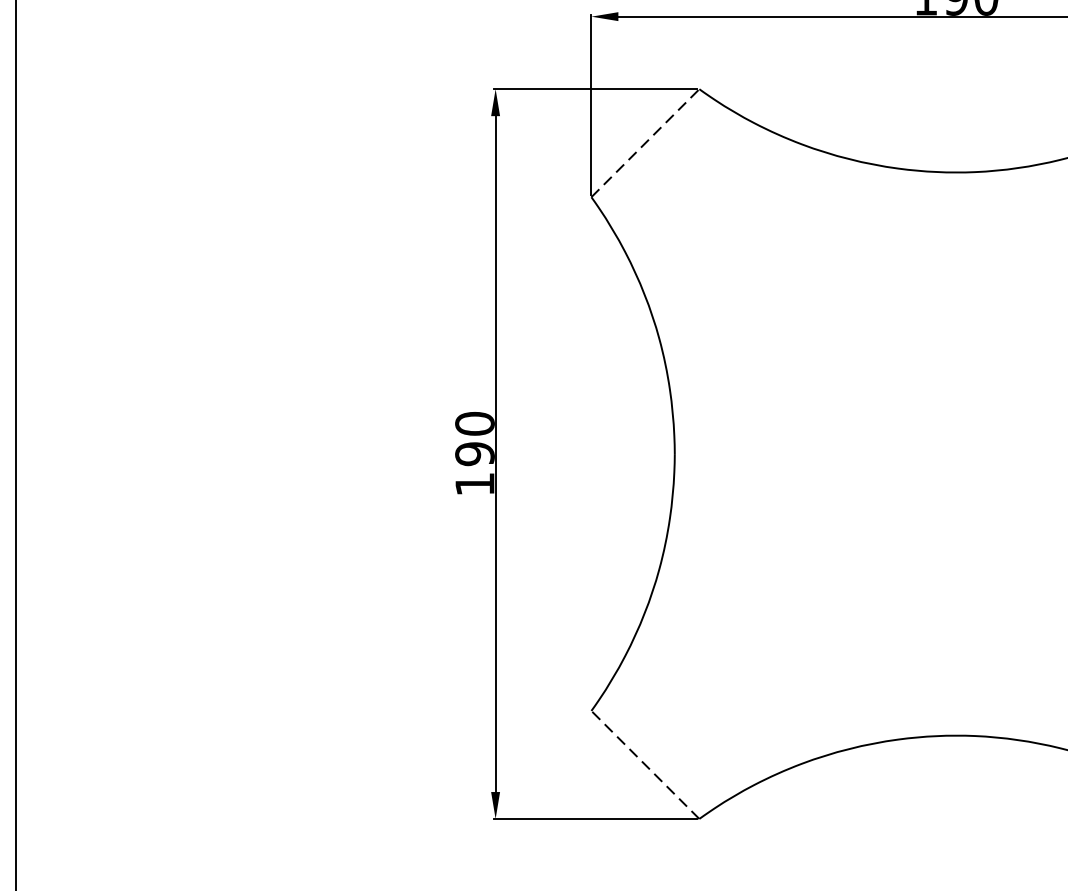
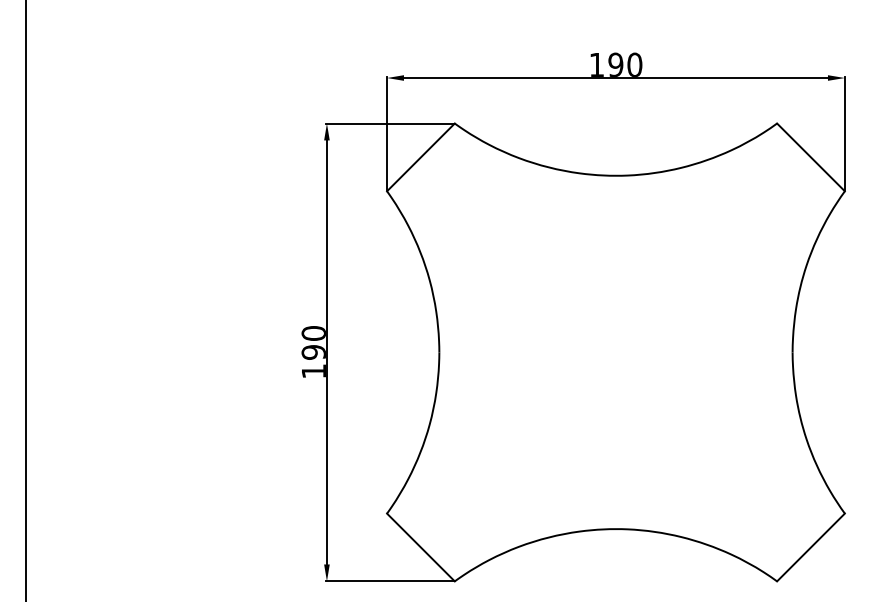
line: (644, 143) -> (420, 157), dashed -> solid
line: (644, 764) -> (420, 547), dashed -> solid

